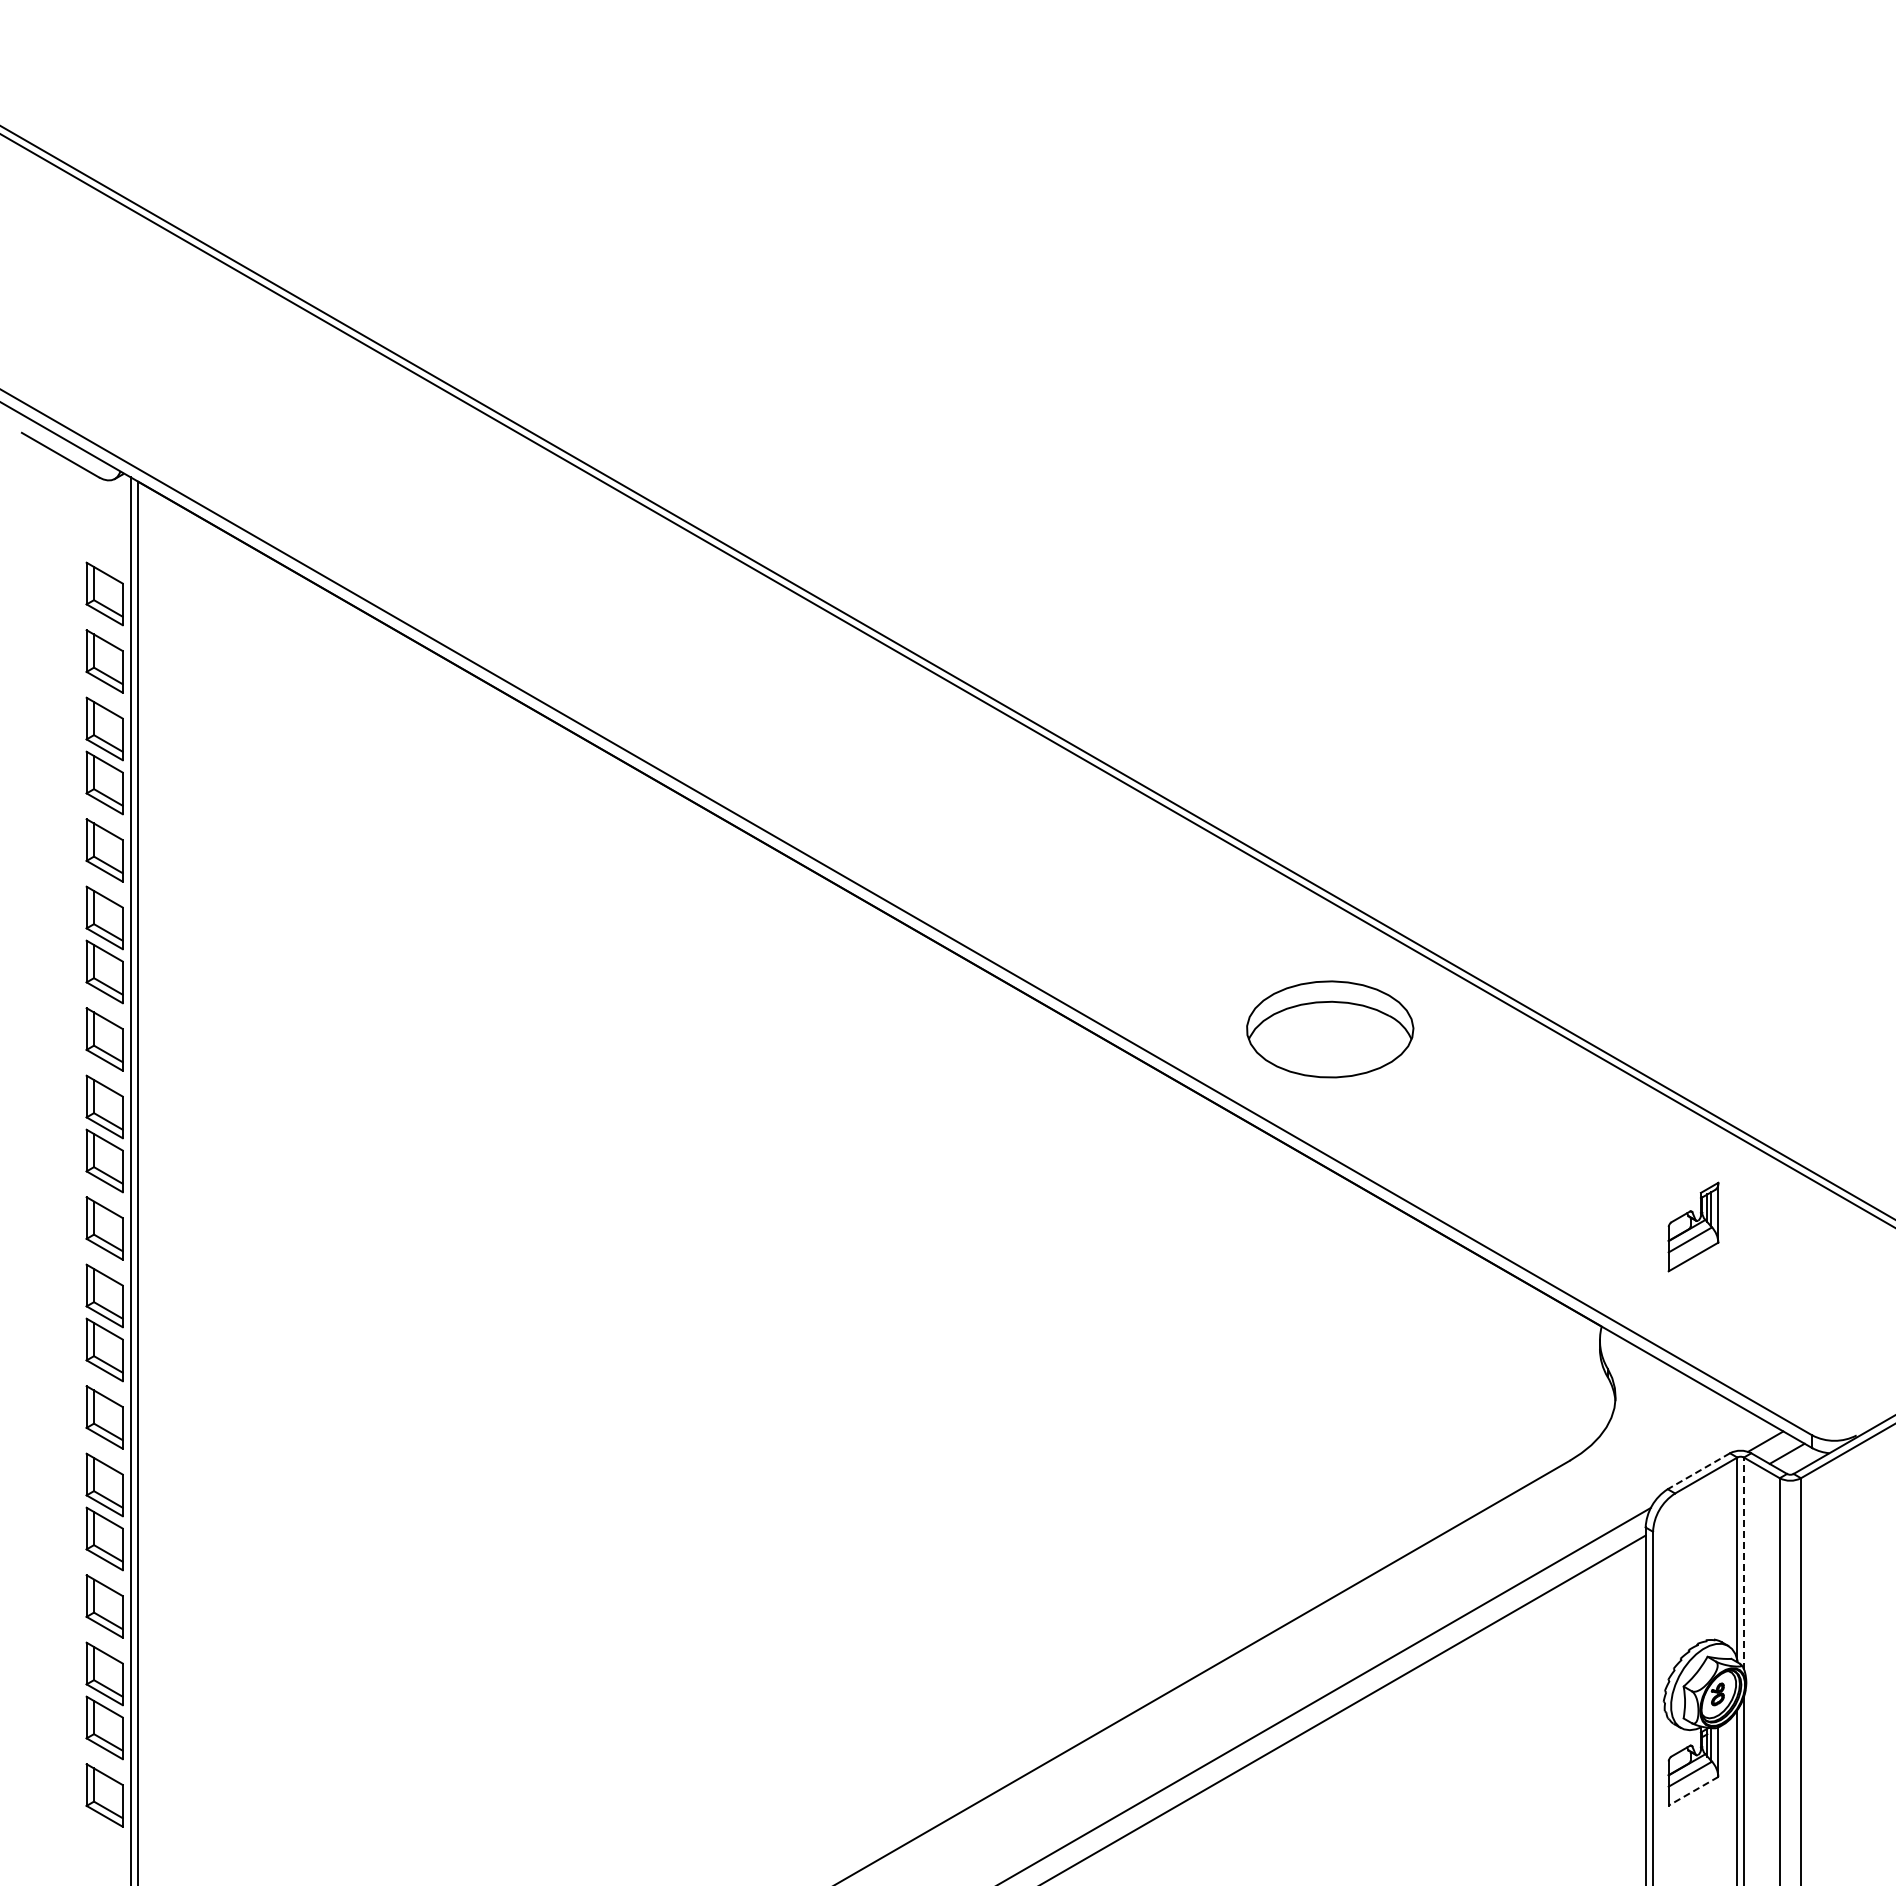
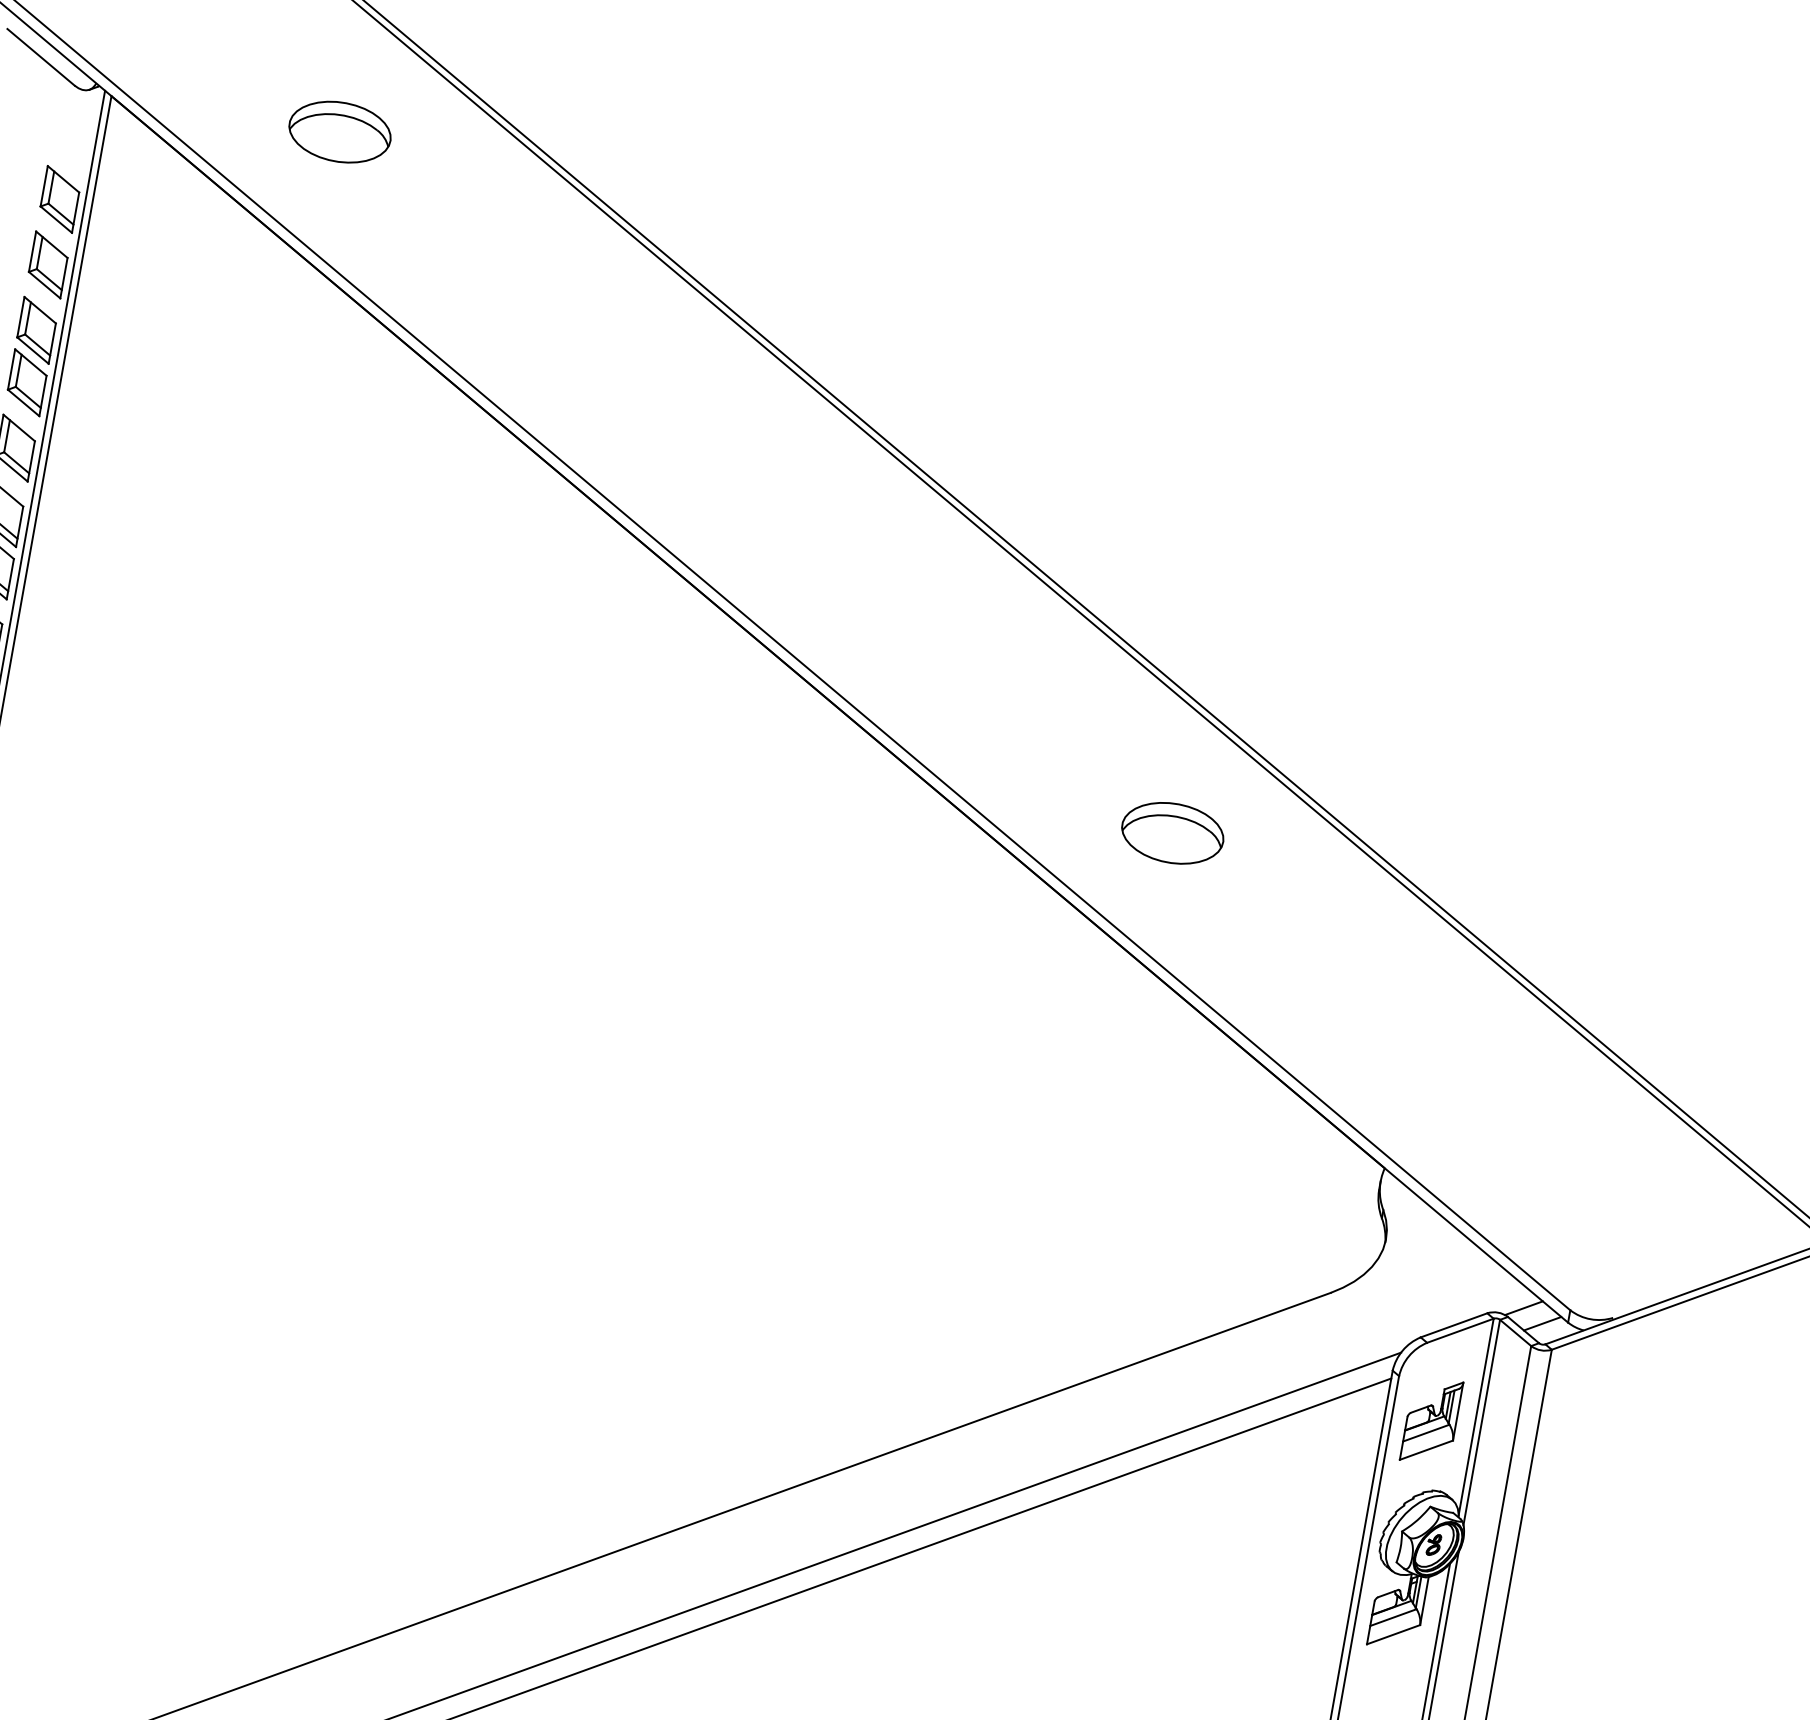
part: (372, 476) -> (339, 131), added
part: (1329, 1029) -> (1172, 833), size x0.62
part: (1693, 1226) -> (1431, 1420), moved
line: (1698, 1471) -> (1453, 1325), dashed -> solid
line: (1743, 1563) -> (1481, 1422), dashed -> solid
line: (1693, 1791) -> (1393, 1634), dashed -> solid

